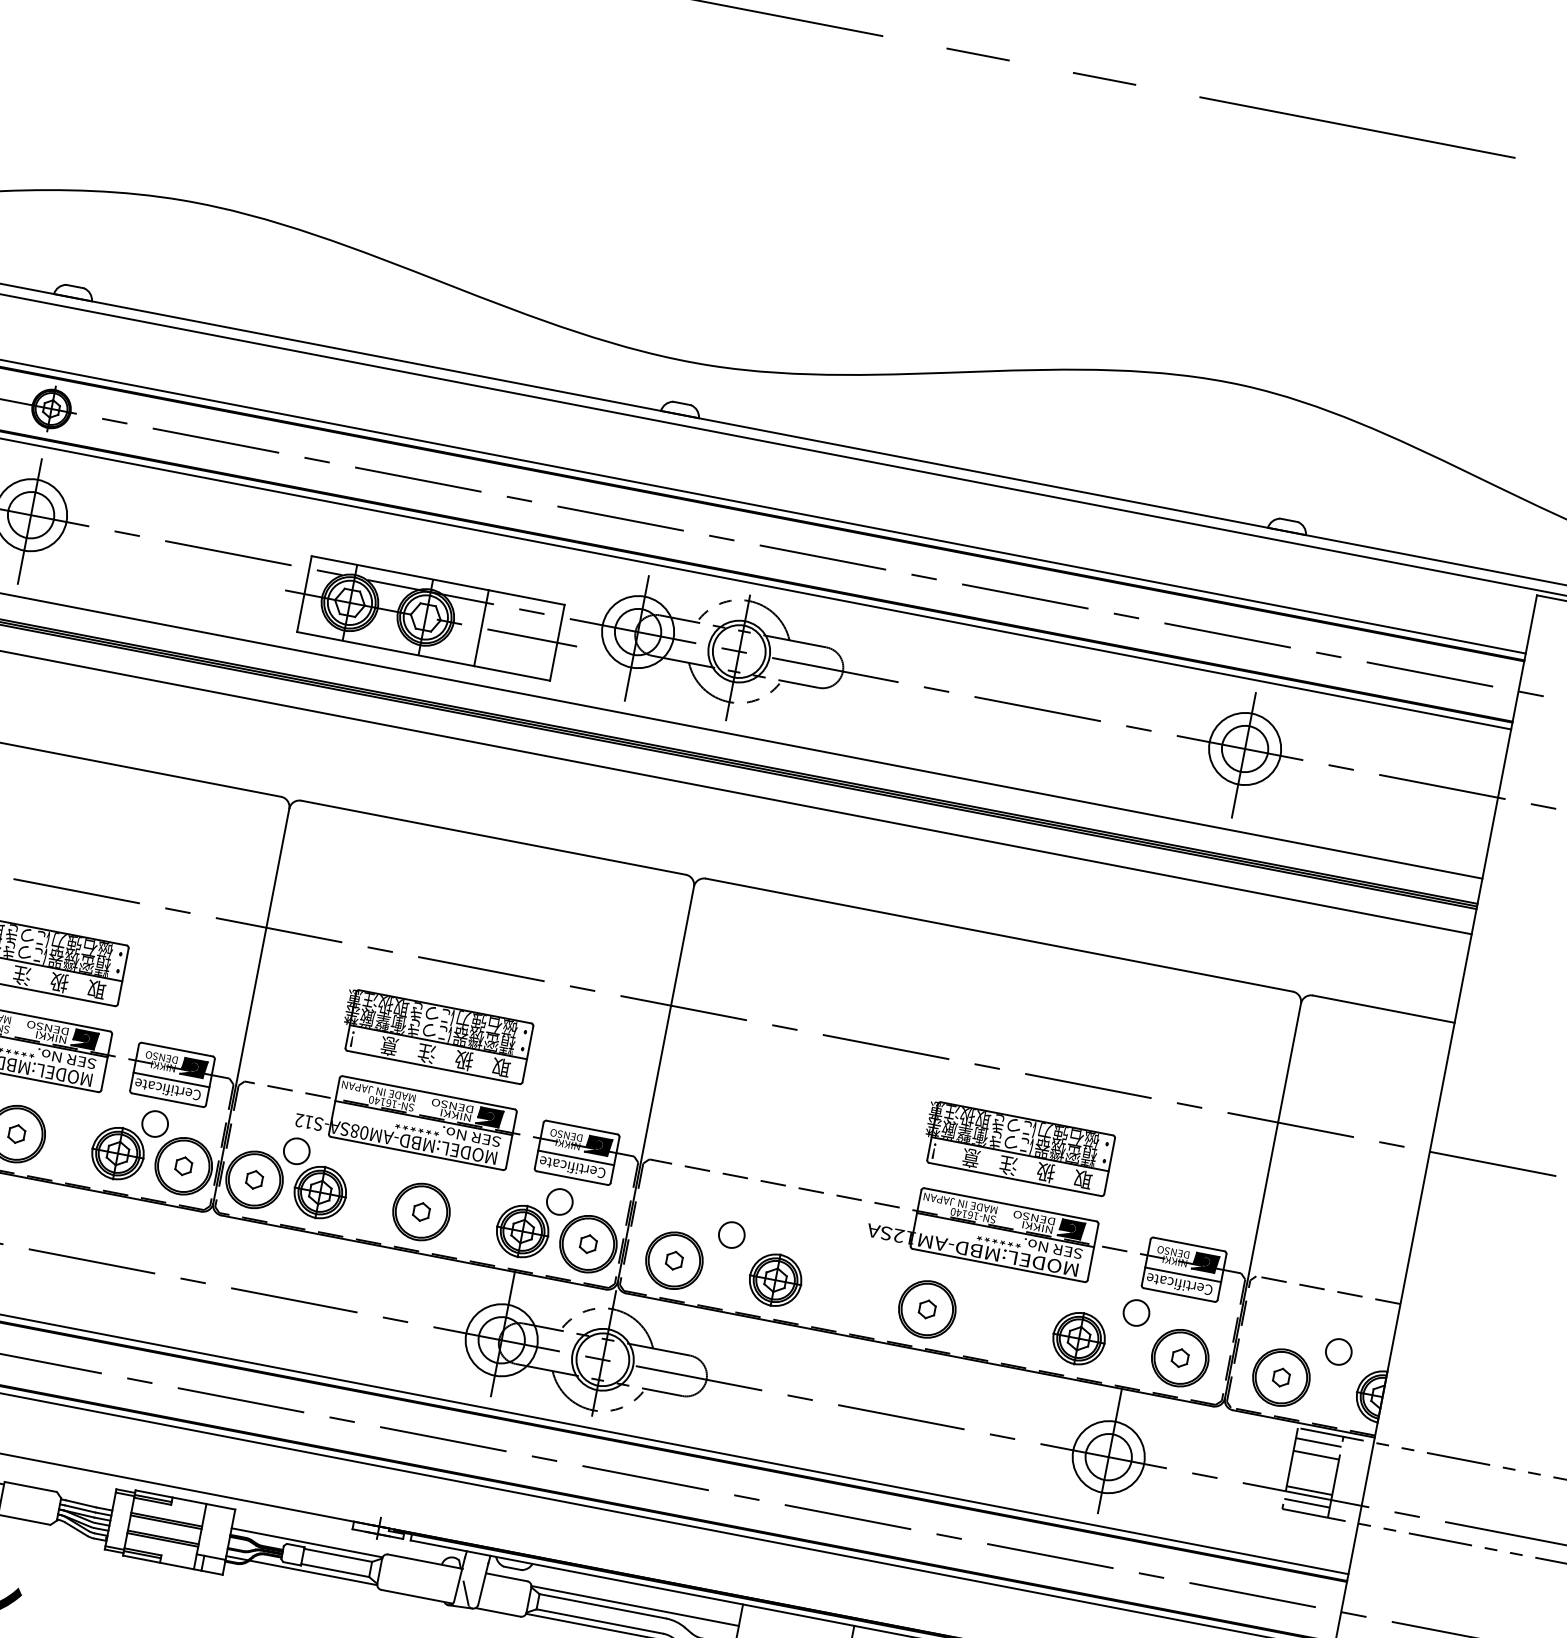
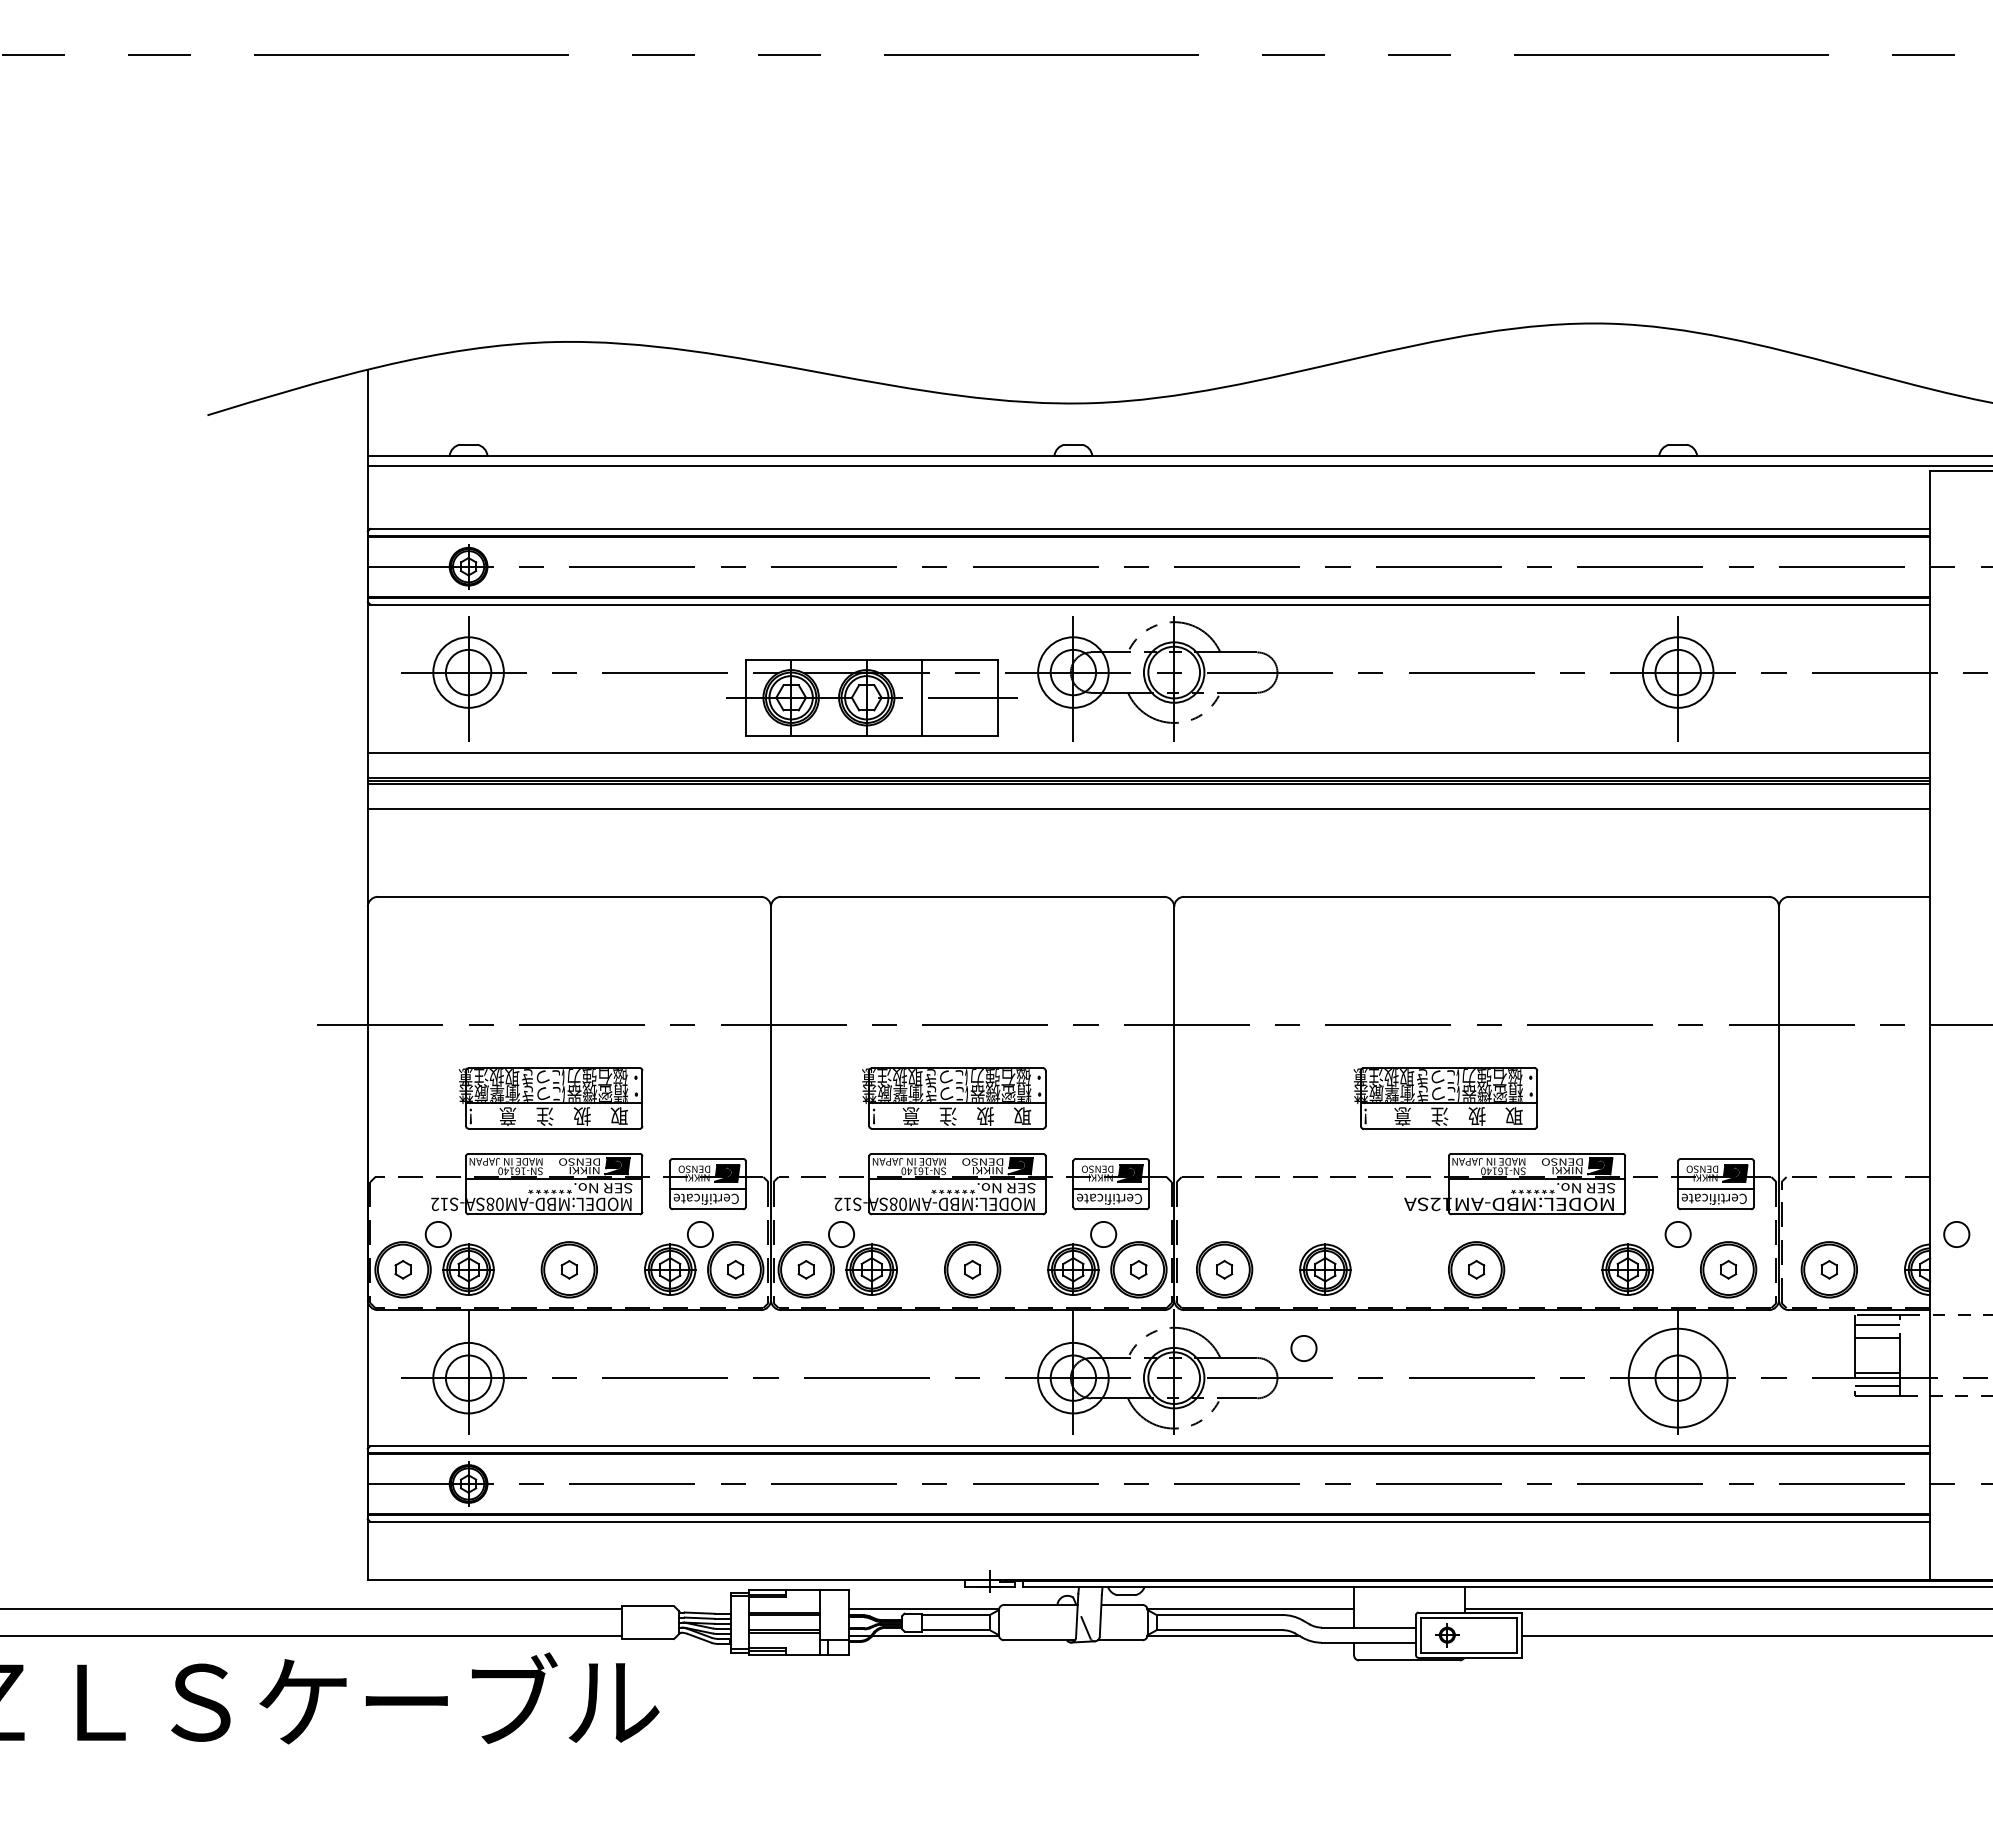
part: (1017, 1148) -> (1445, 1098), moved
circle: (731, 1234) -> (1303, 1348), moved
circle: (1338, 1351) -> (1956, 1234), moved
circle: (1108, 1456) -> (1677, 1377), size x1.4

